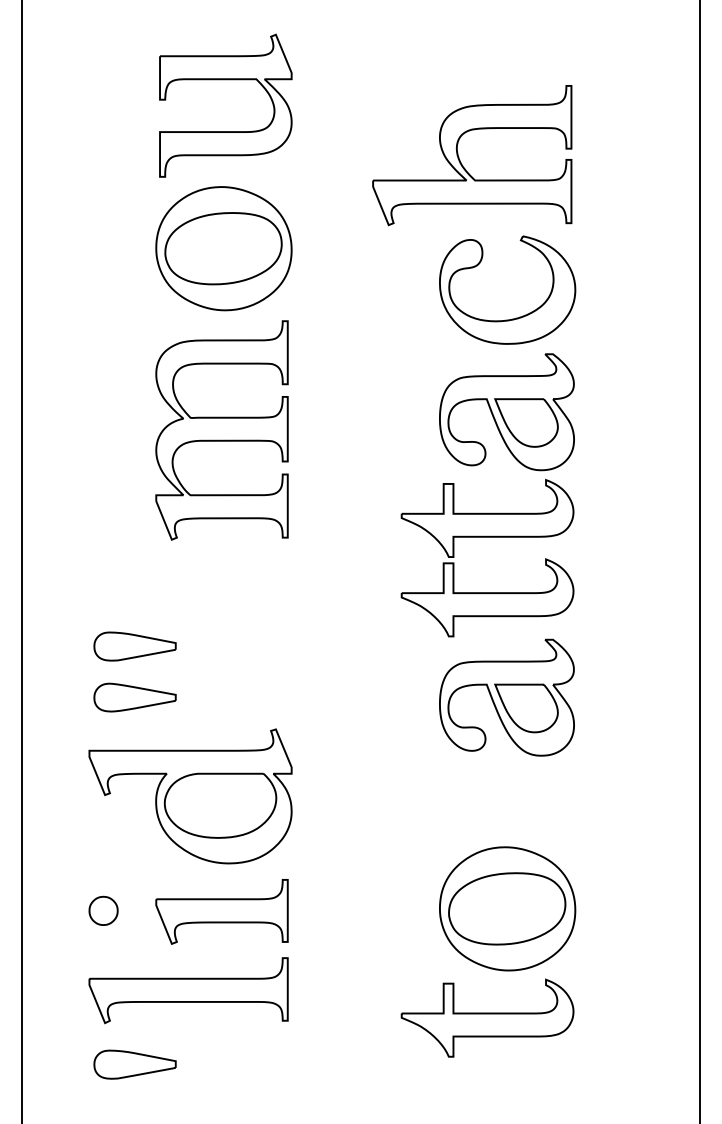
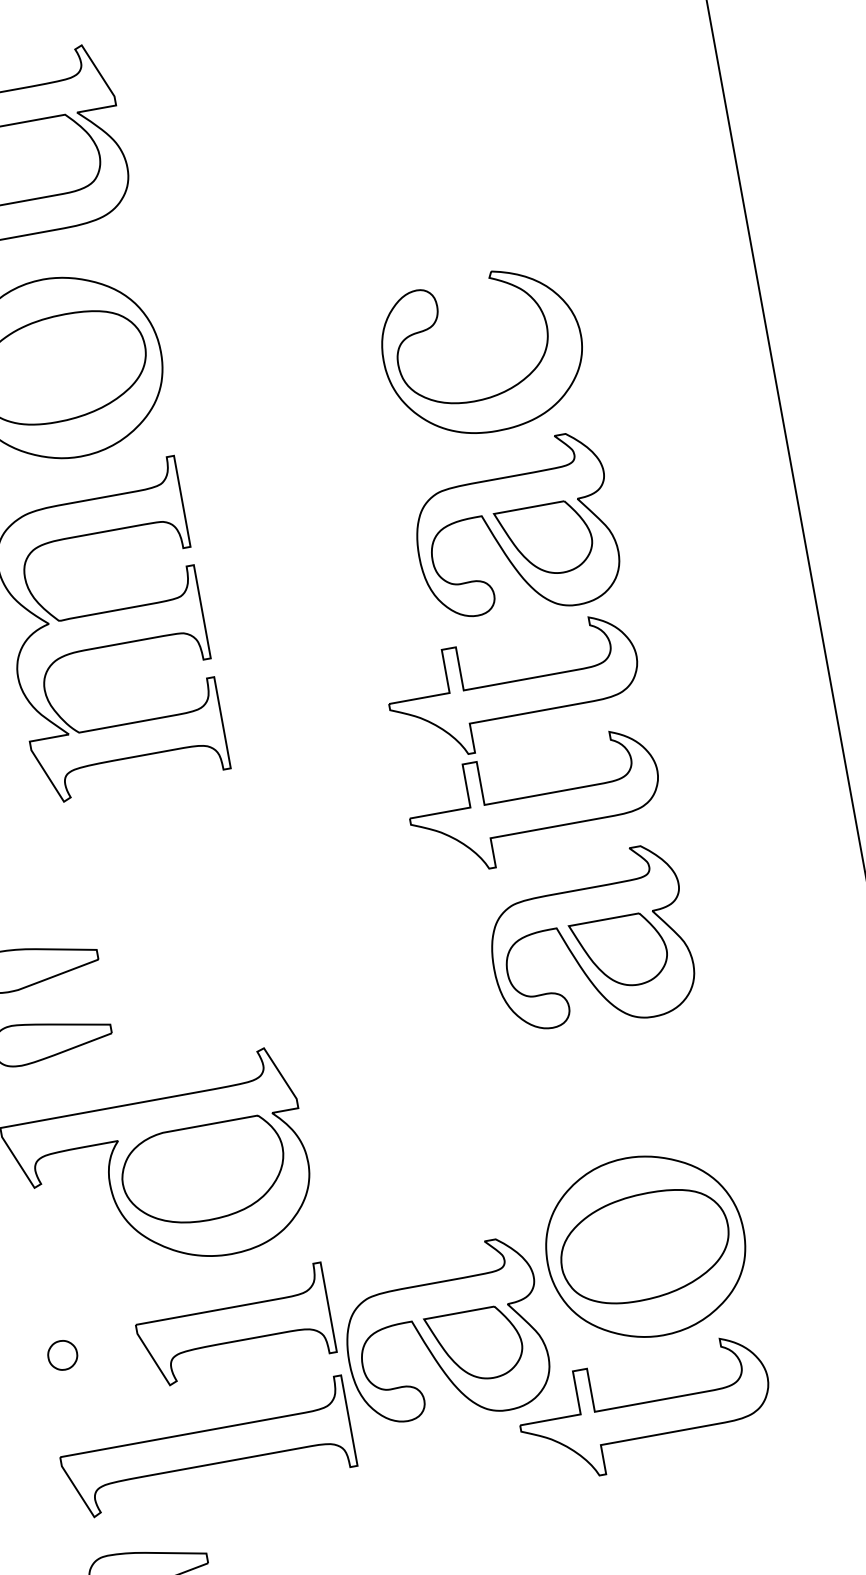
part: (460, 160) -> (381, 178), removed
part: (103, 910) -> (62, 1354), size x0.7
part: (361, 943) -> (443, 1334), added

